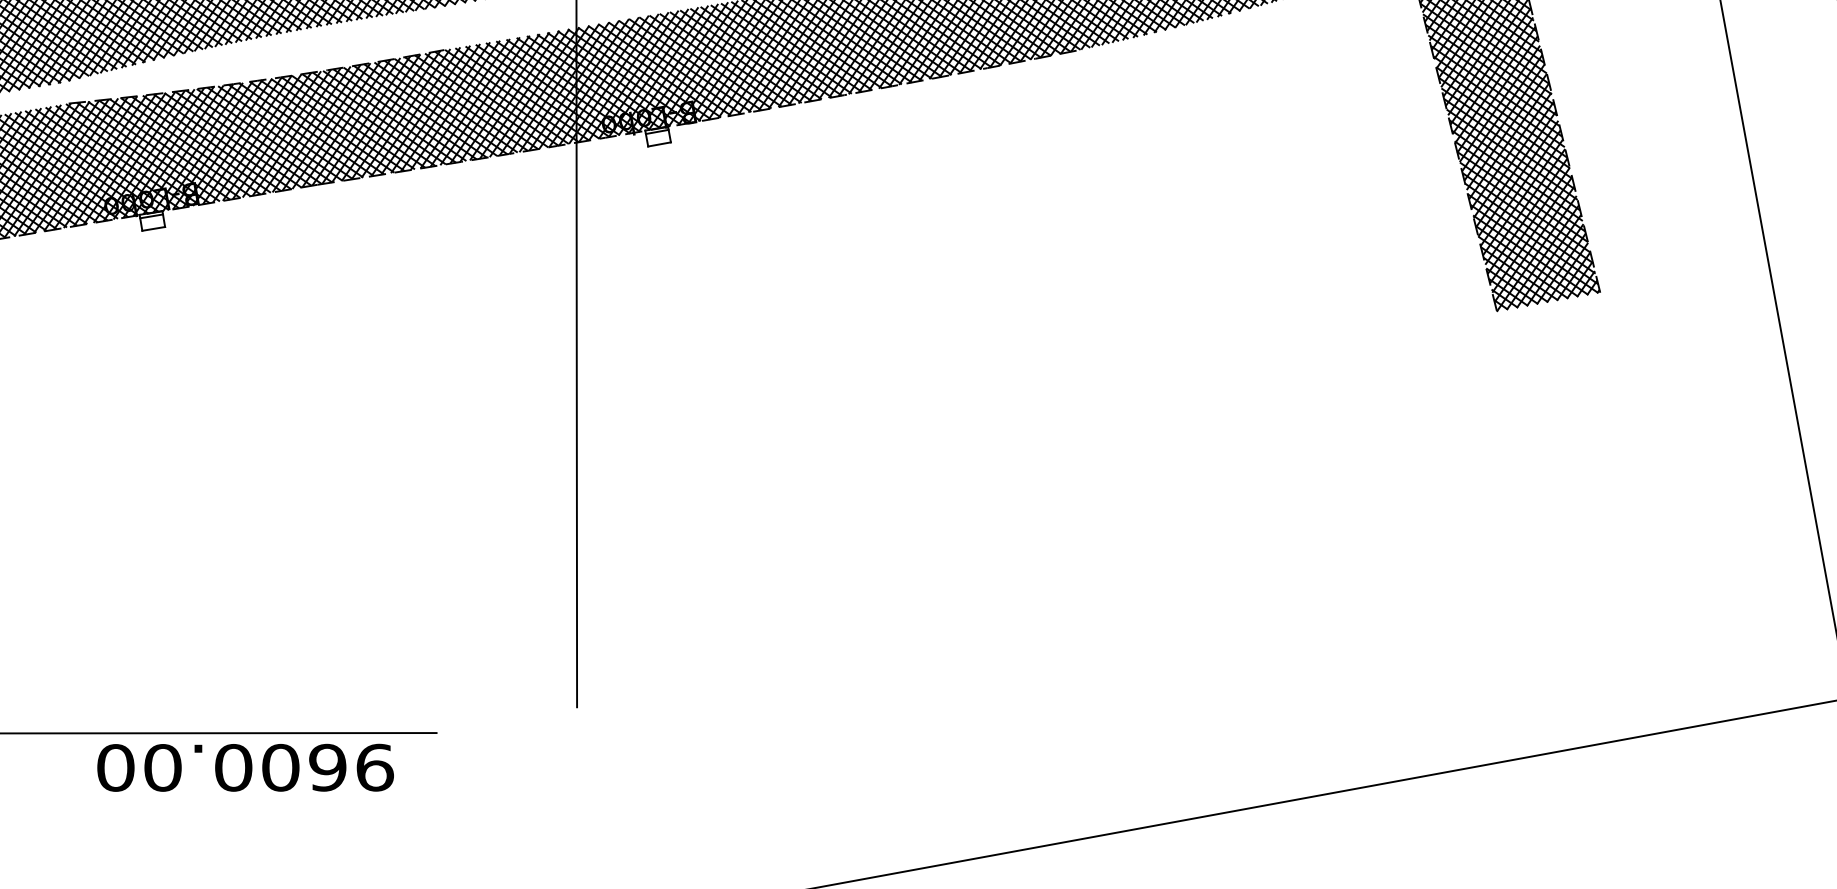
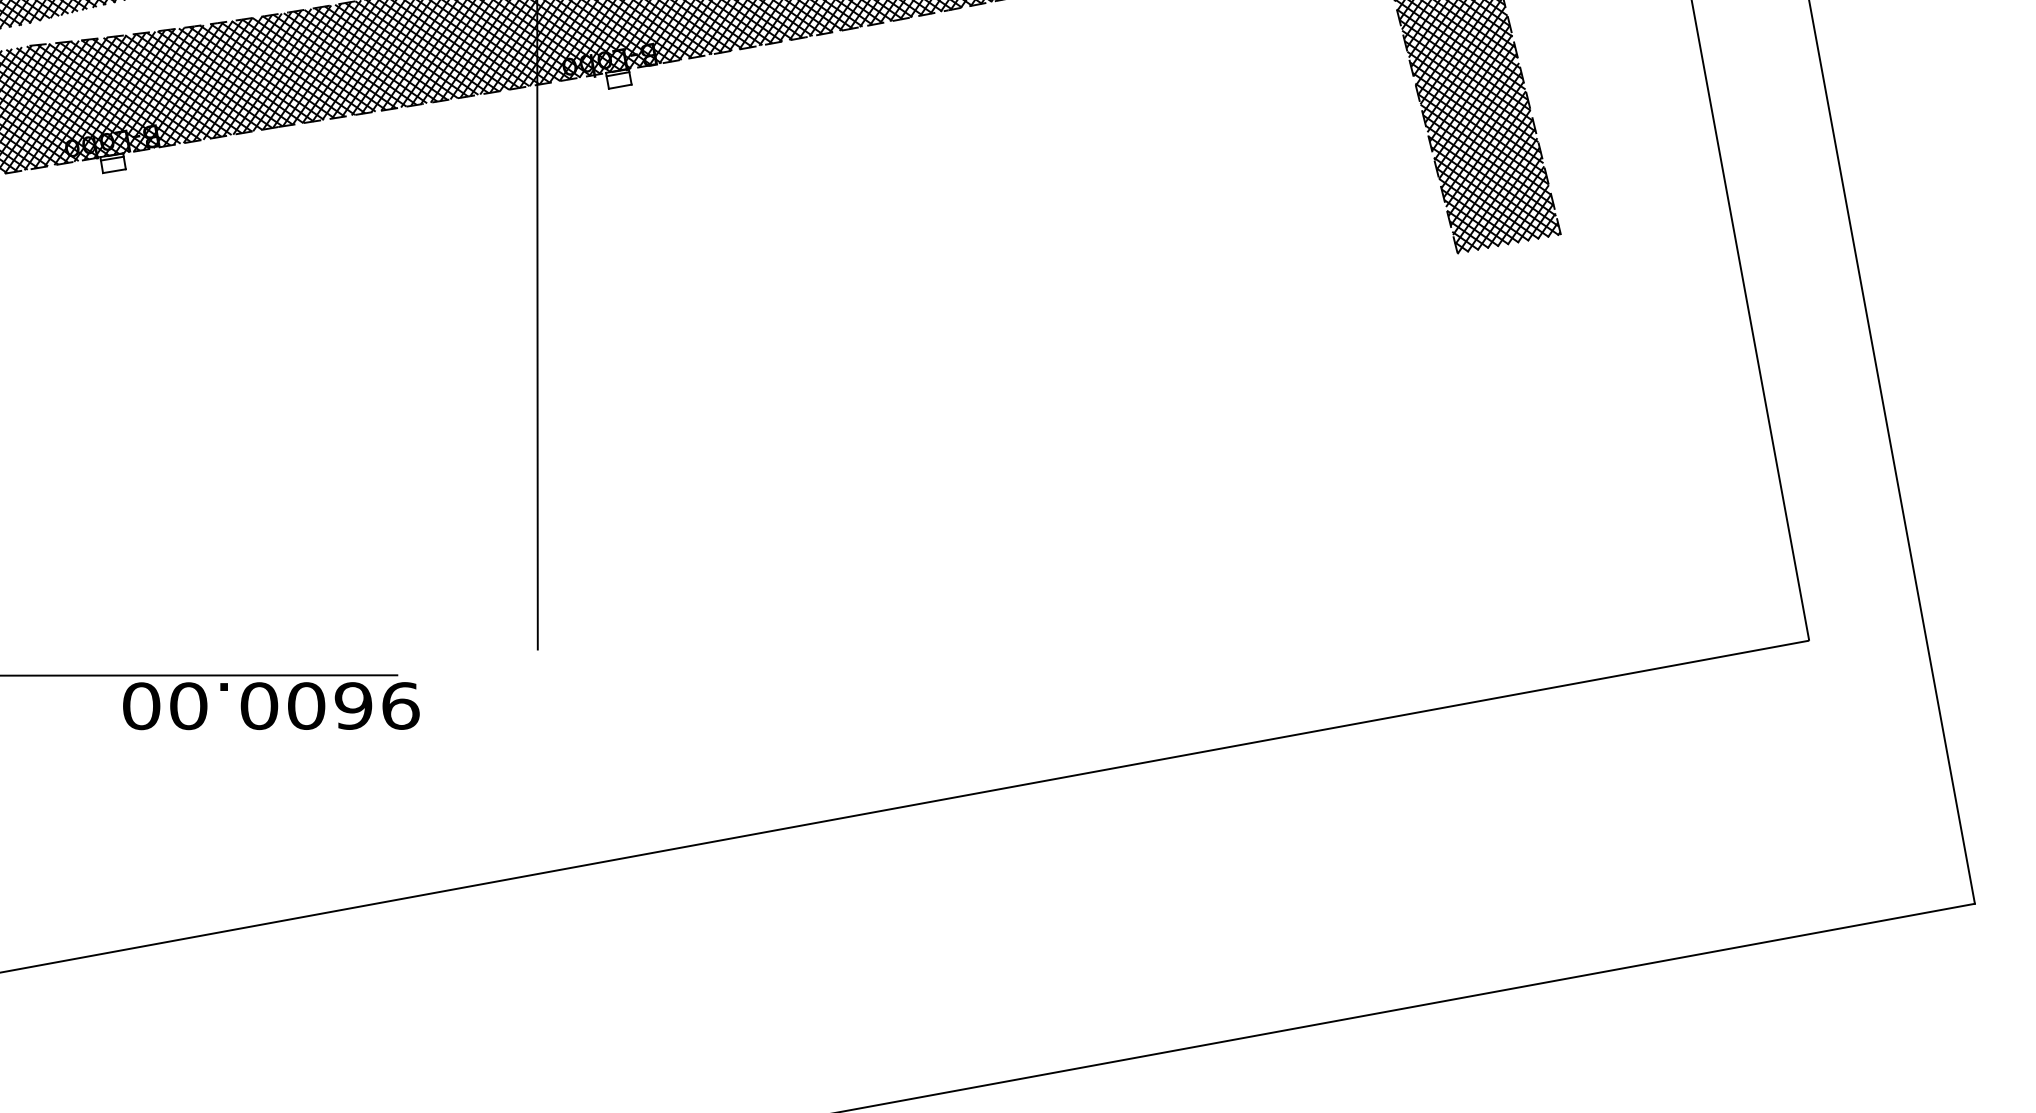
text: (245, 768) -> (271, 706), moved

